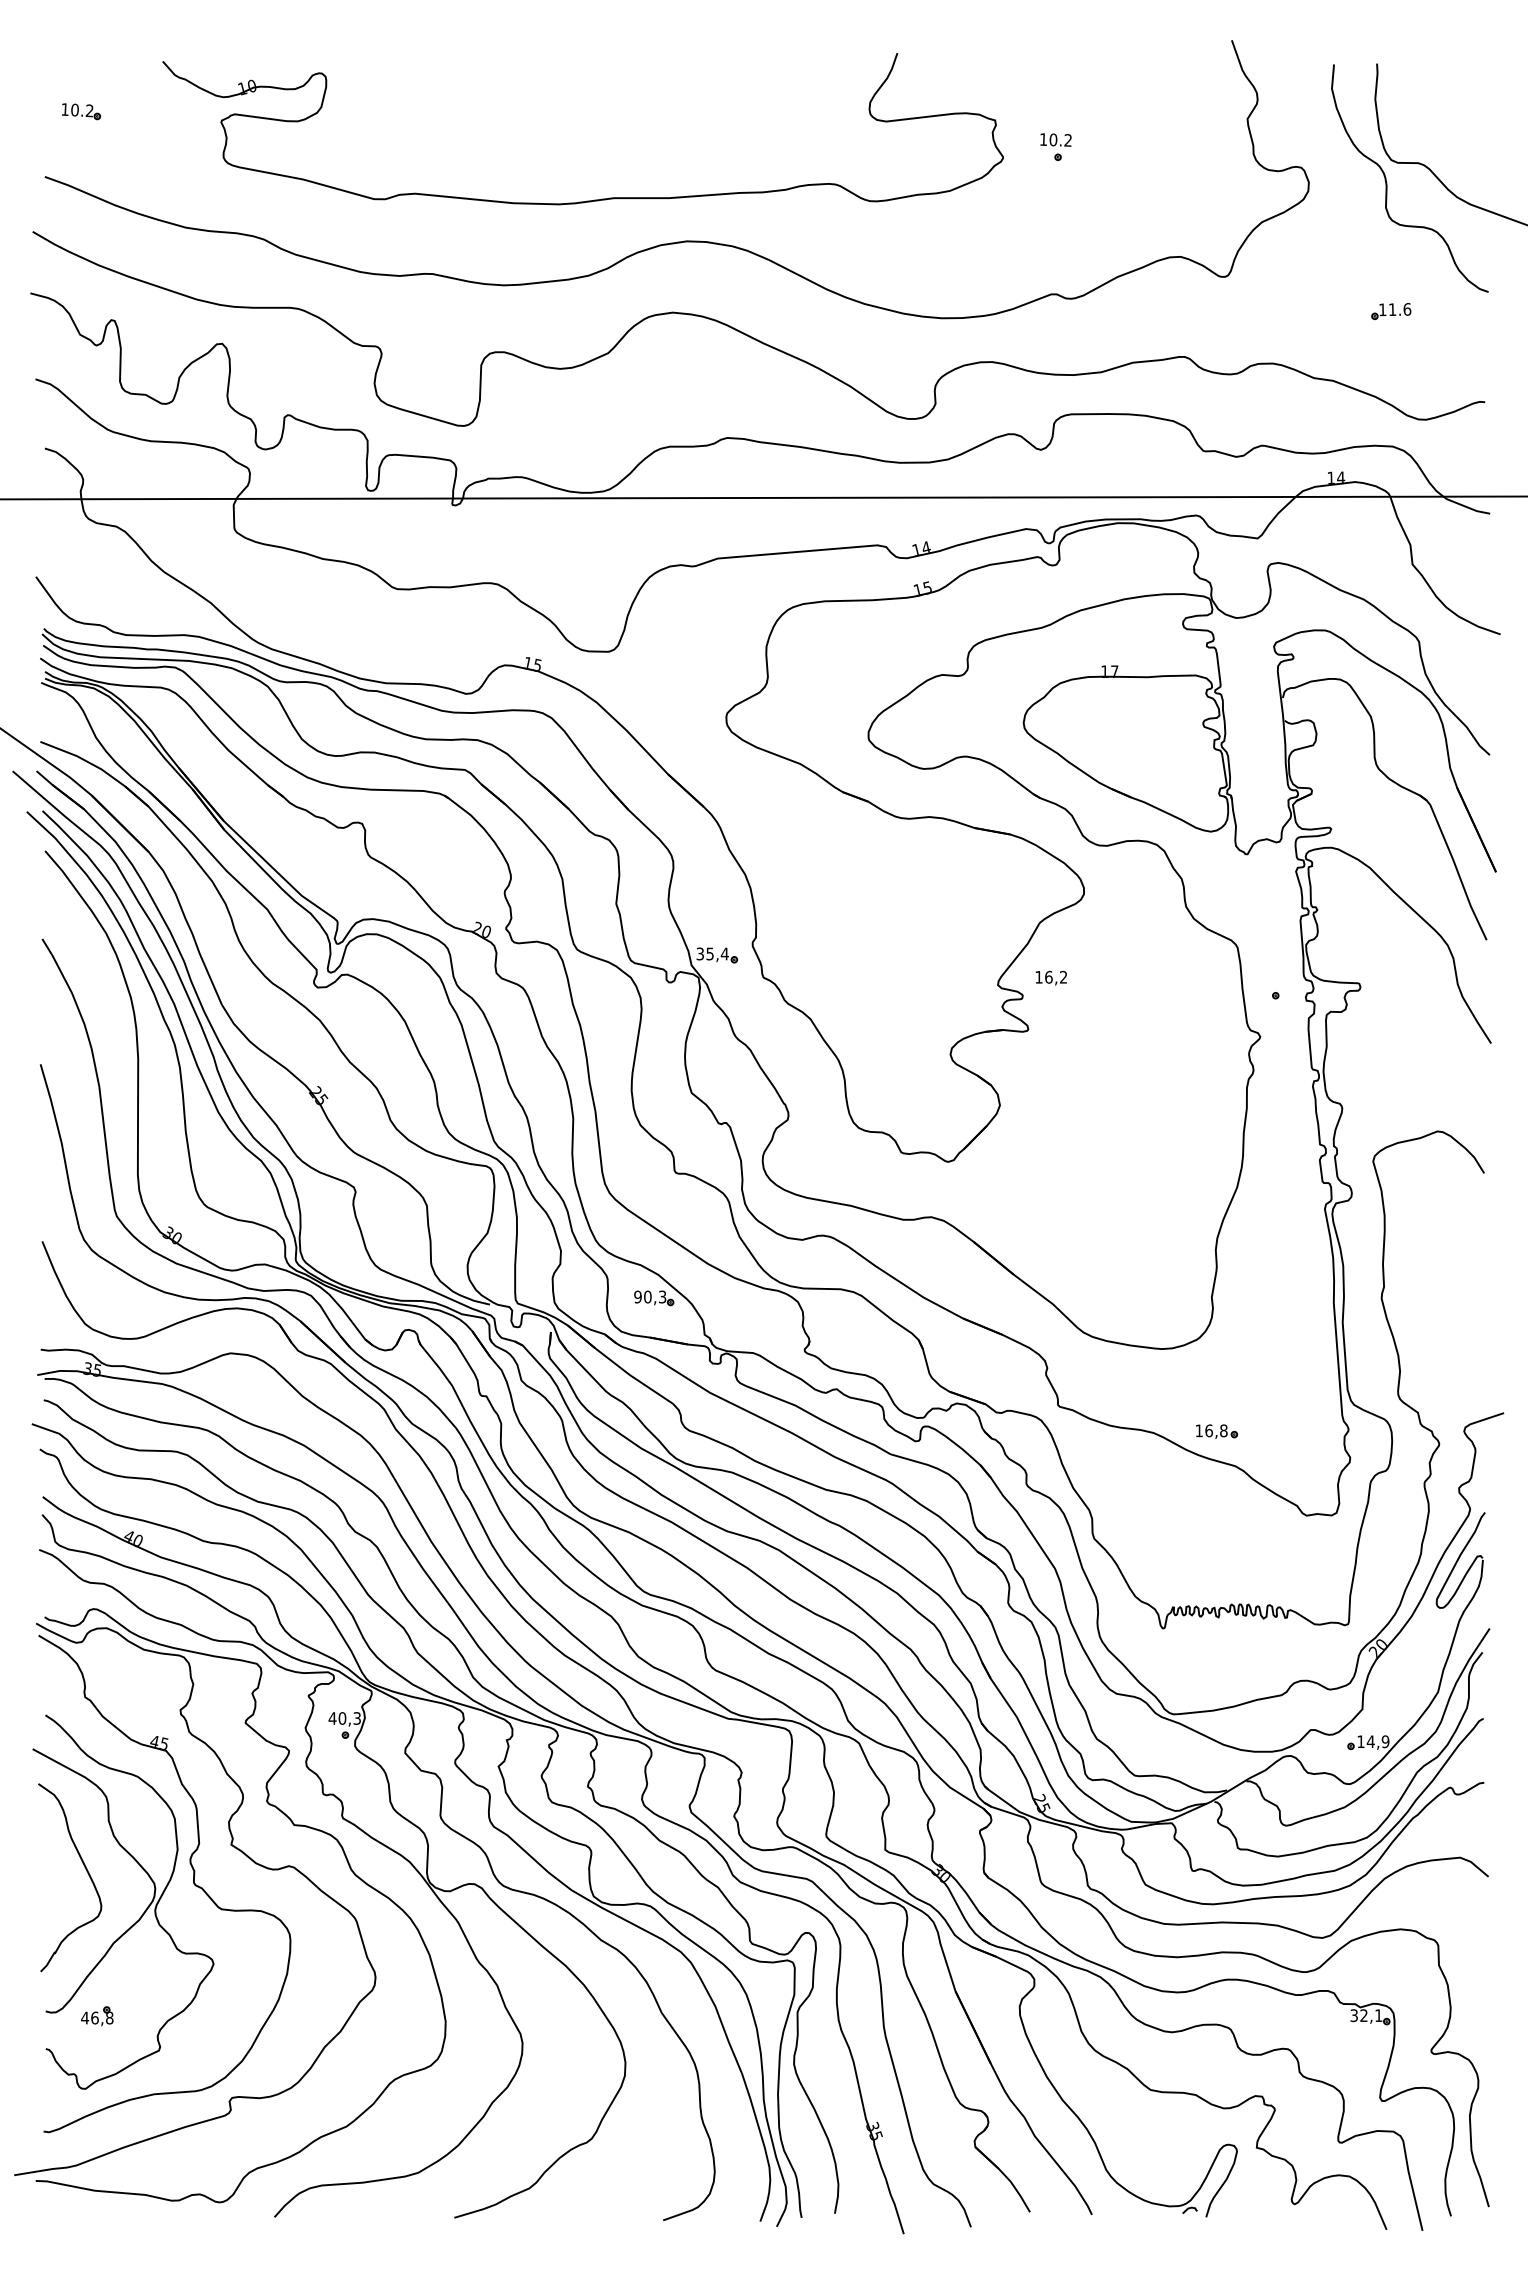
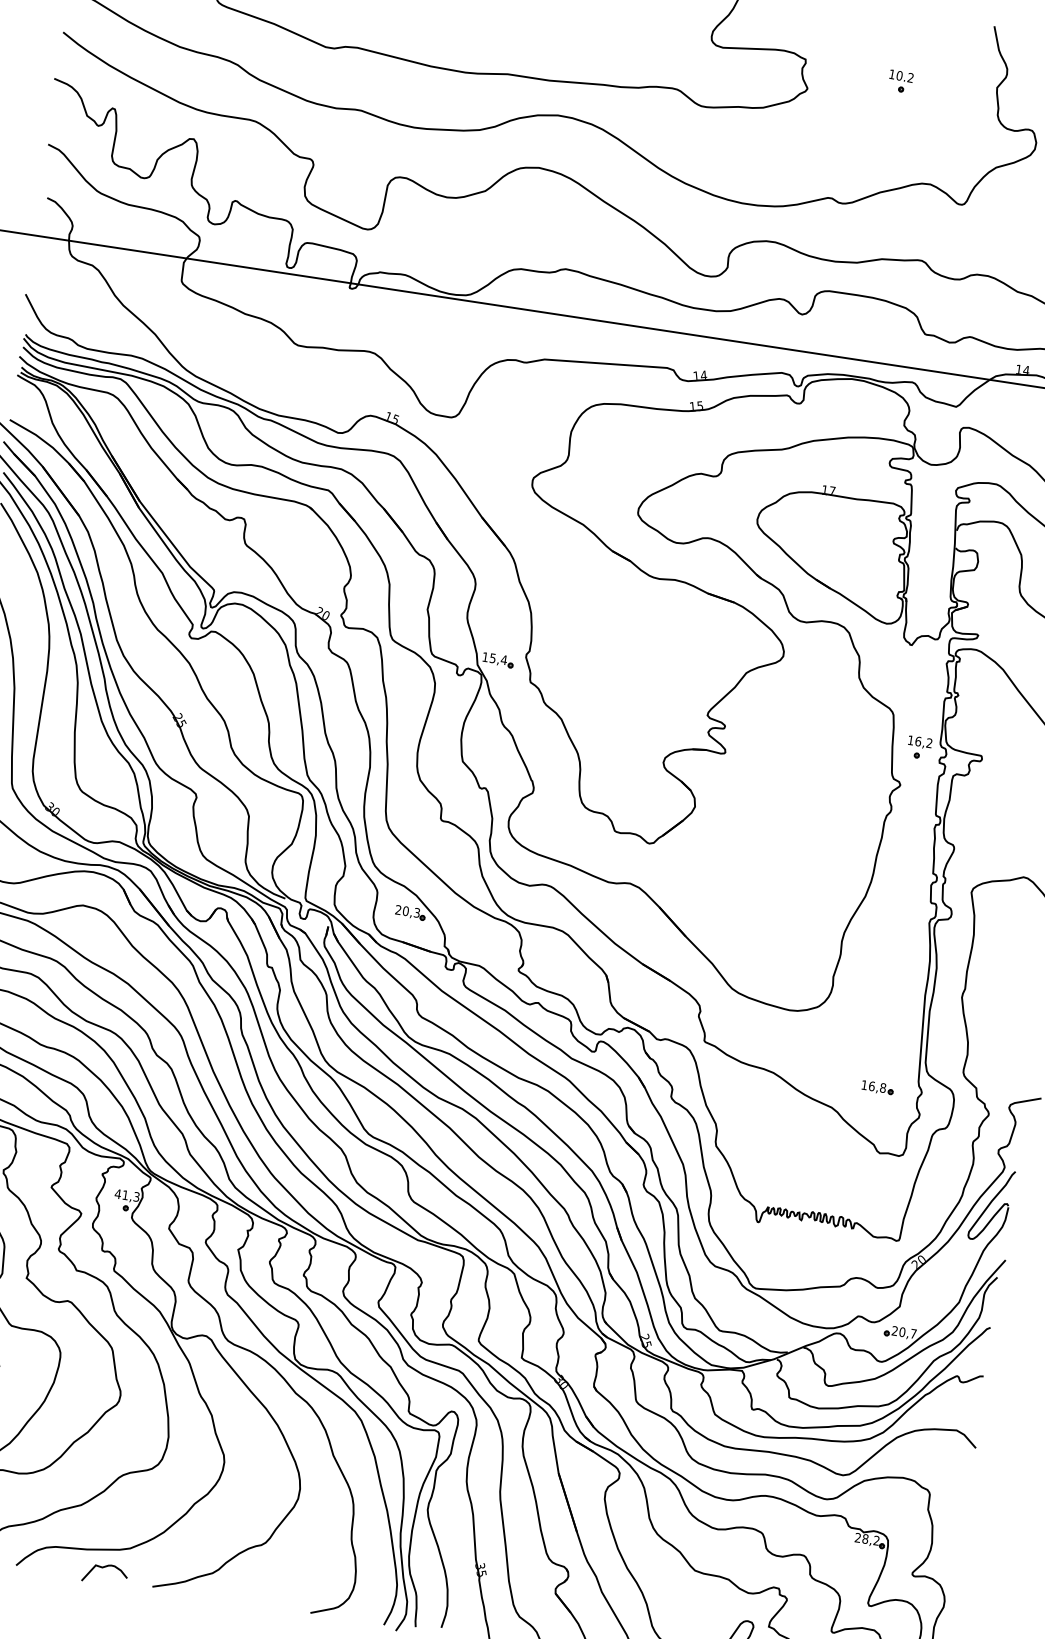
part: (1055, 146) -> (900, 81), moved
text: (699, 953) -> (484, 656), 35,4 -> 15,4
text: (1050, 977) -> (919, 741), moved
text: (637, 1296) -> (398, 909), 90,3 -> 20,3
part: (1217, 1431) -> (878, 1087), moved
text: (342, 1718) -> (125, 1195), 40,3 -> 41,3
text: (1373, 1741) -> (904, 1332), 14,9 -> 20,7
text: (1366, 2015) -> (867, 1539), 32,1 -> 28,2
curve: (387, 2203) -> (103, 1568), added

